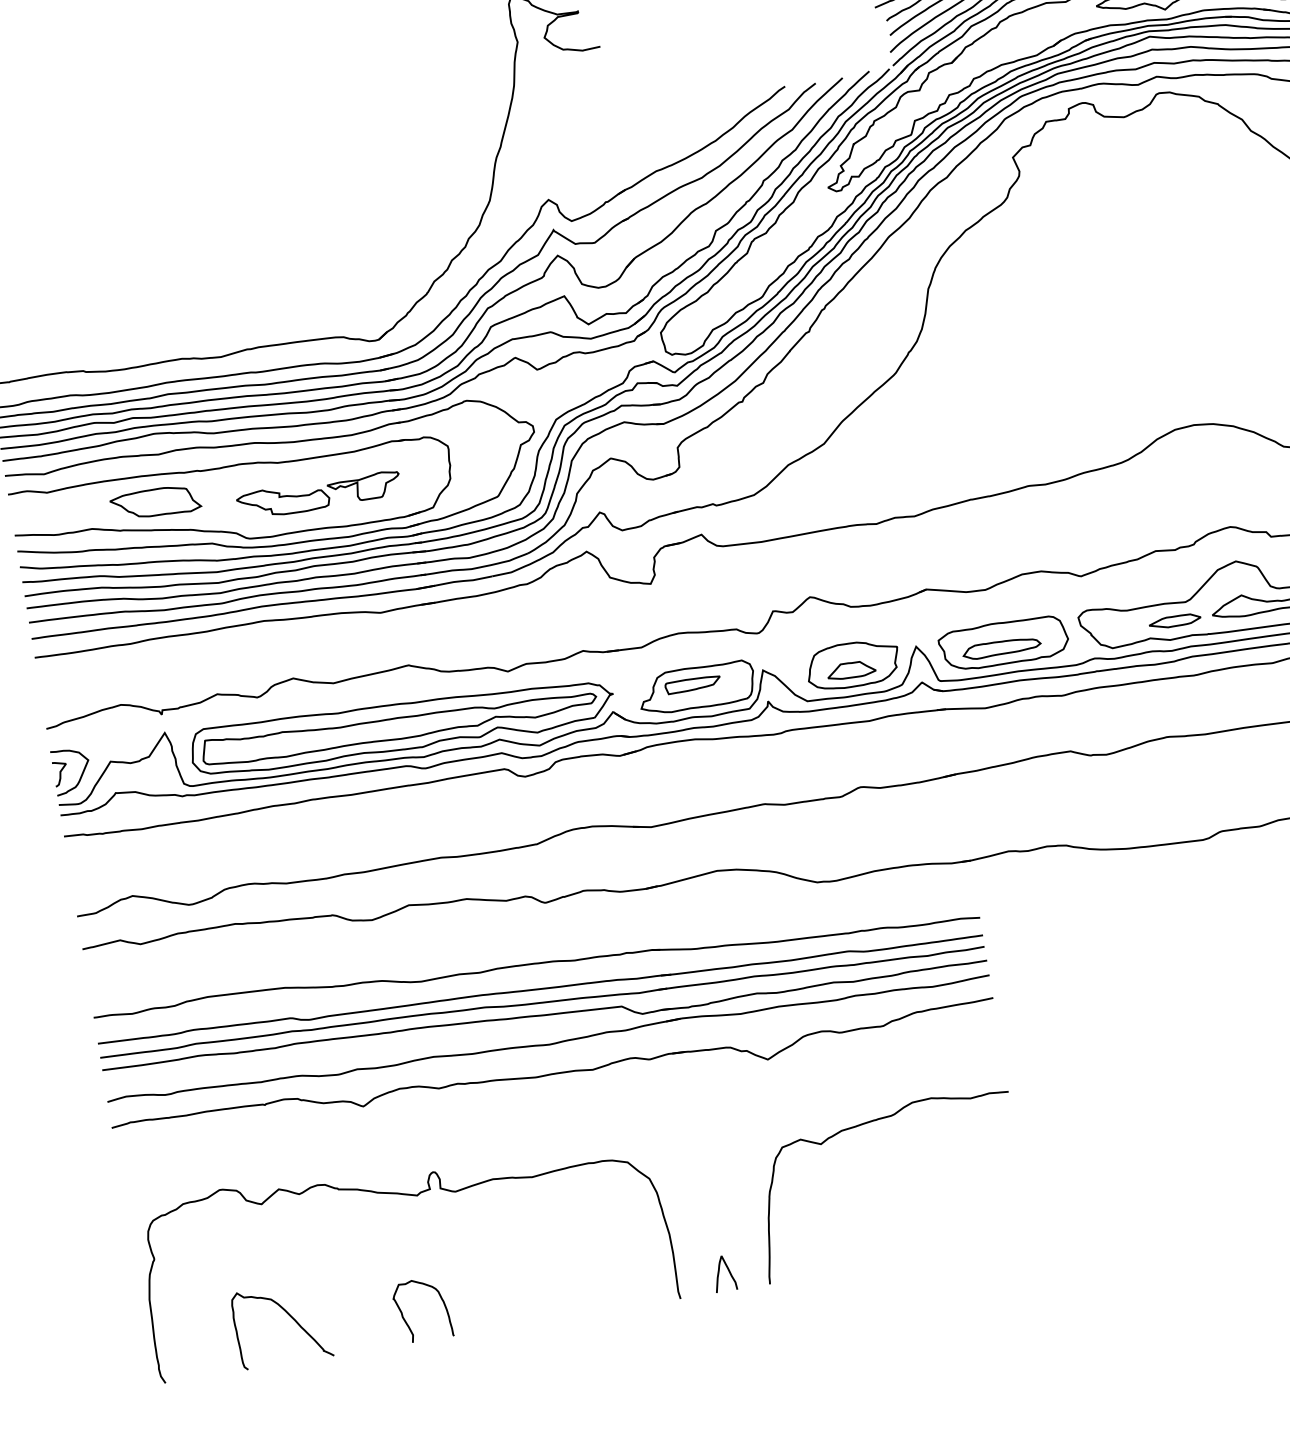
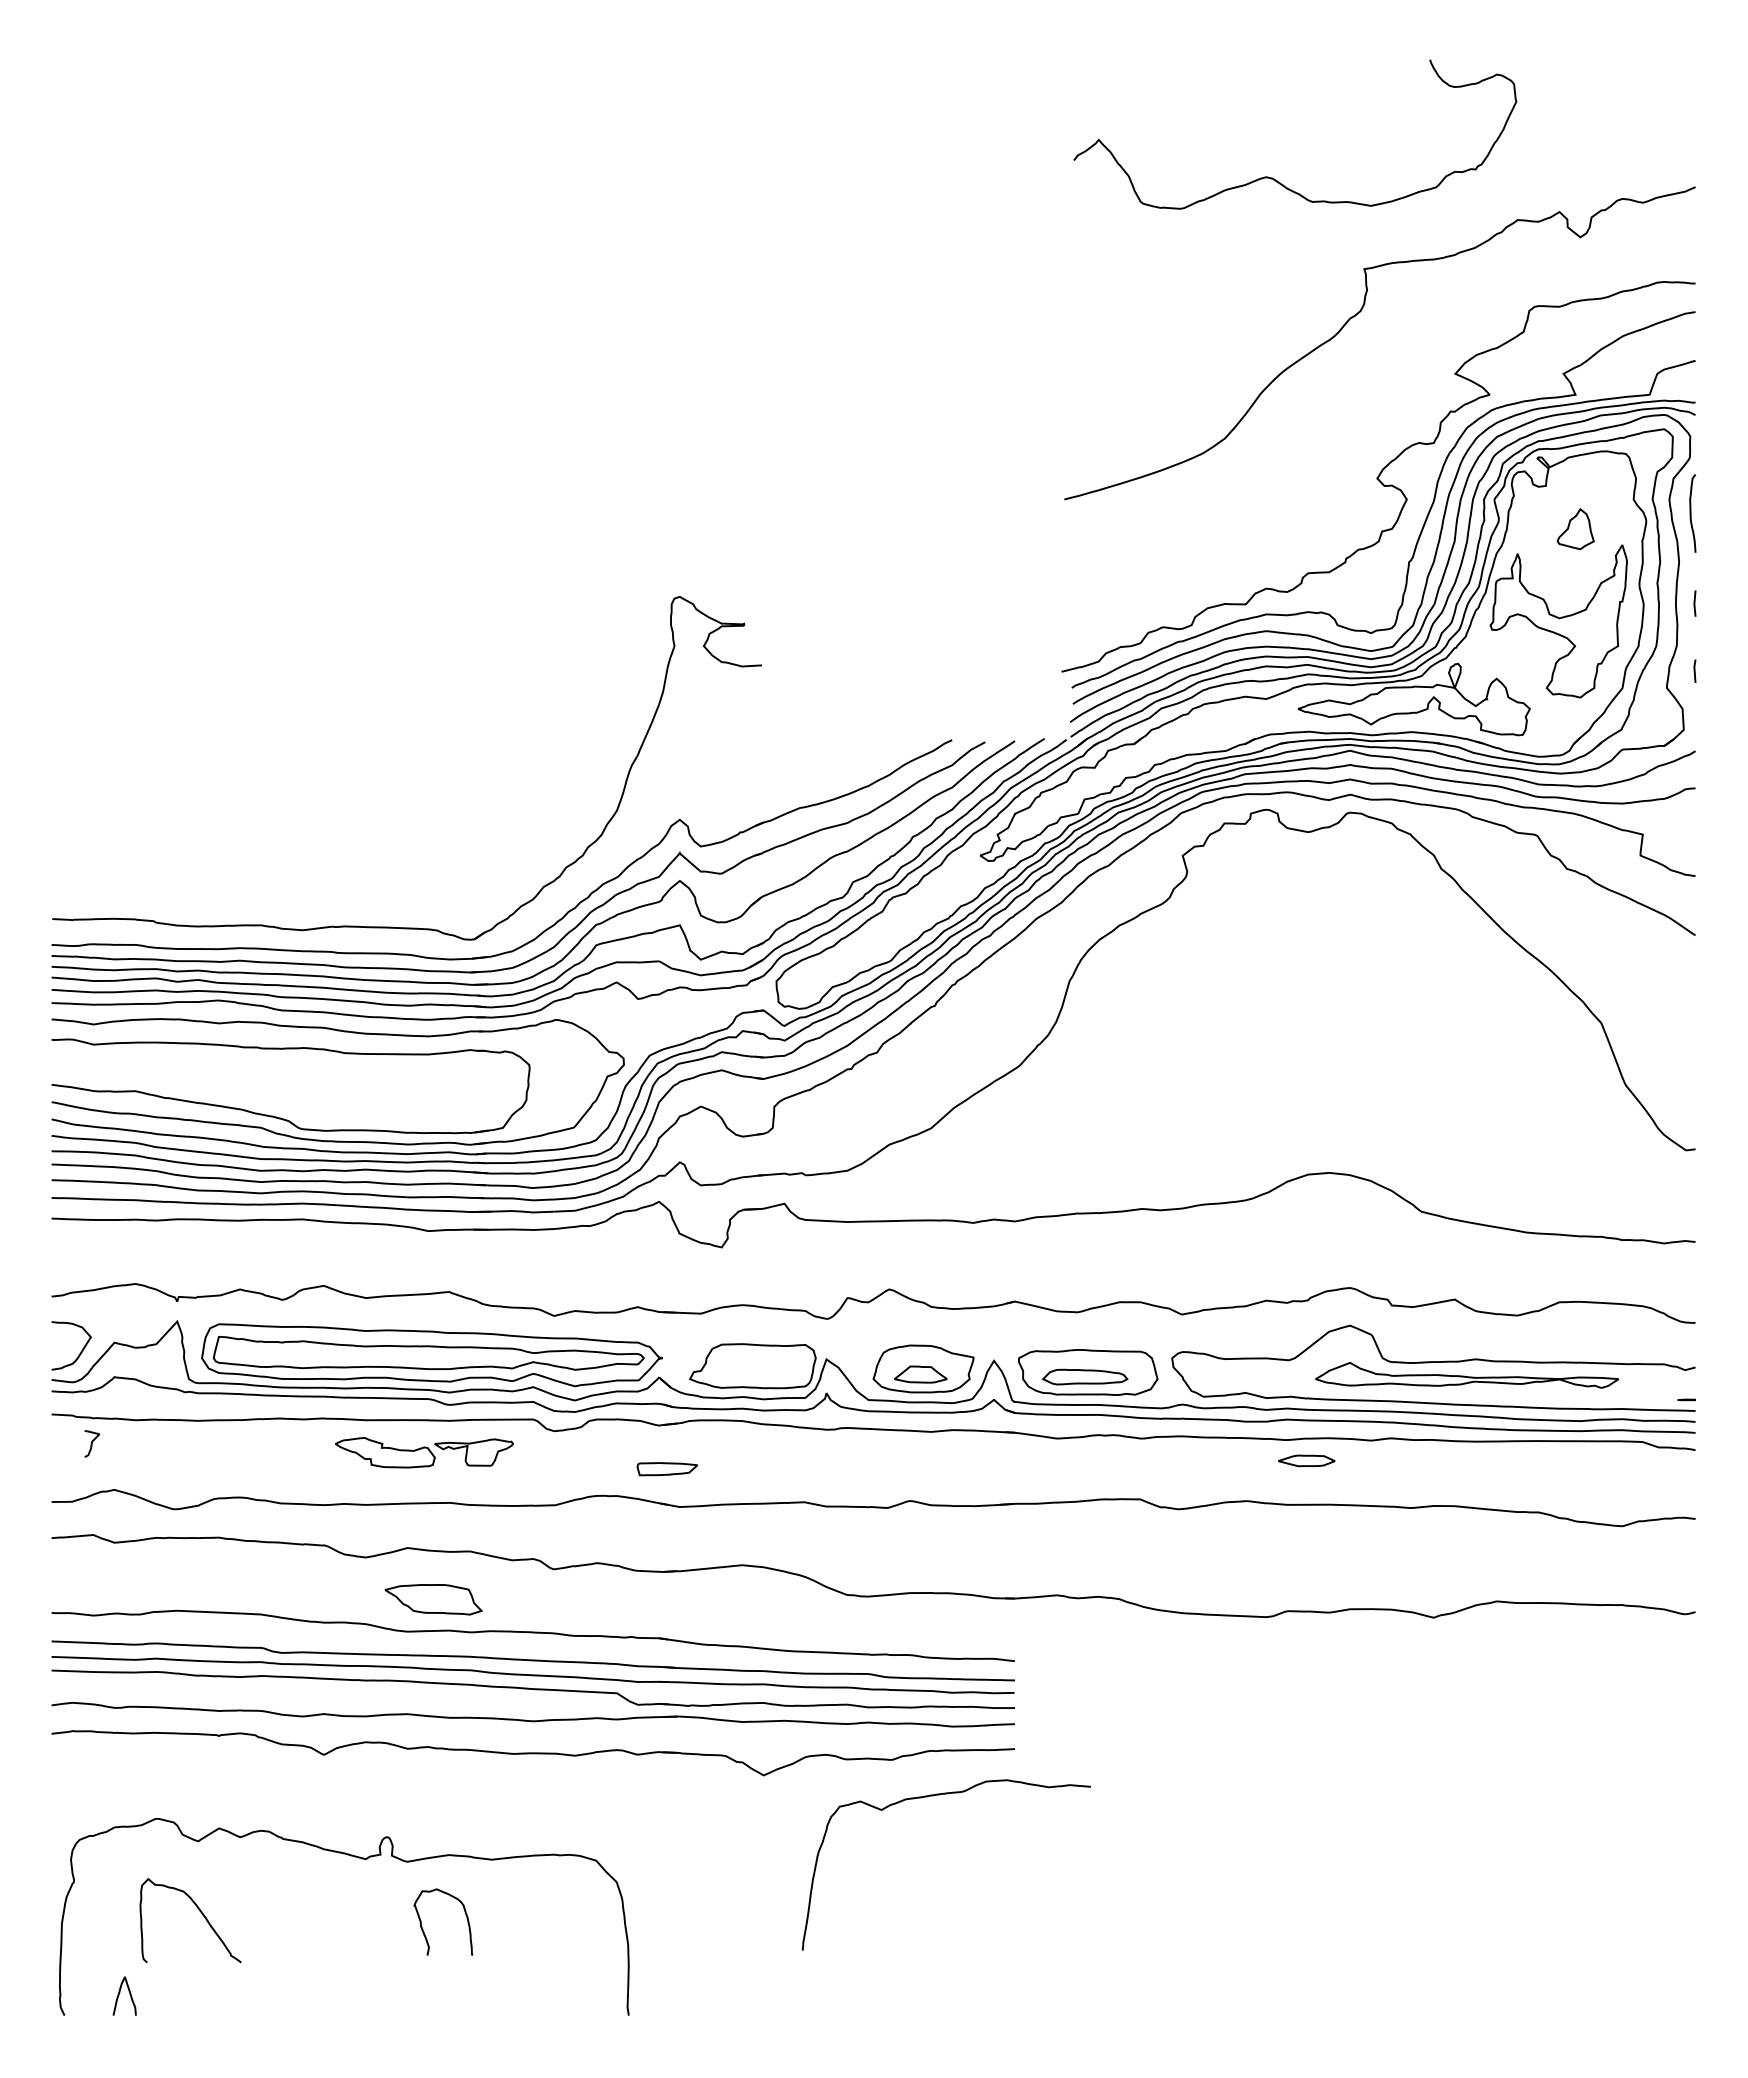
part: (319, 494) -> (424, 1452), moved
part: (155, 502) -> (433, 1599), moved
part: (1174, 620) -> (1306, 1460), moved
part: (692, 684) -> (666, 1469), moved
curve: (60, 773) -> (91, 1443), moved
curve: (866, 1124) -> (933, 1796), moved
curve: (719, 1270) -> (120, 1992), moved
curve: (290, 1317) -> (201, 1914), moved
curve: (406, 1321) -> (424, 1931), moved

